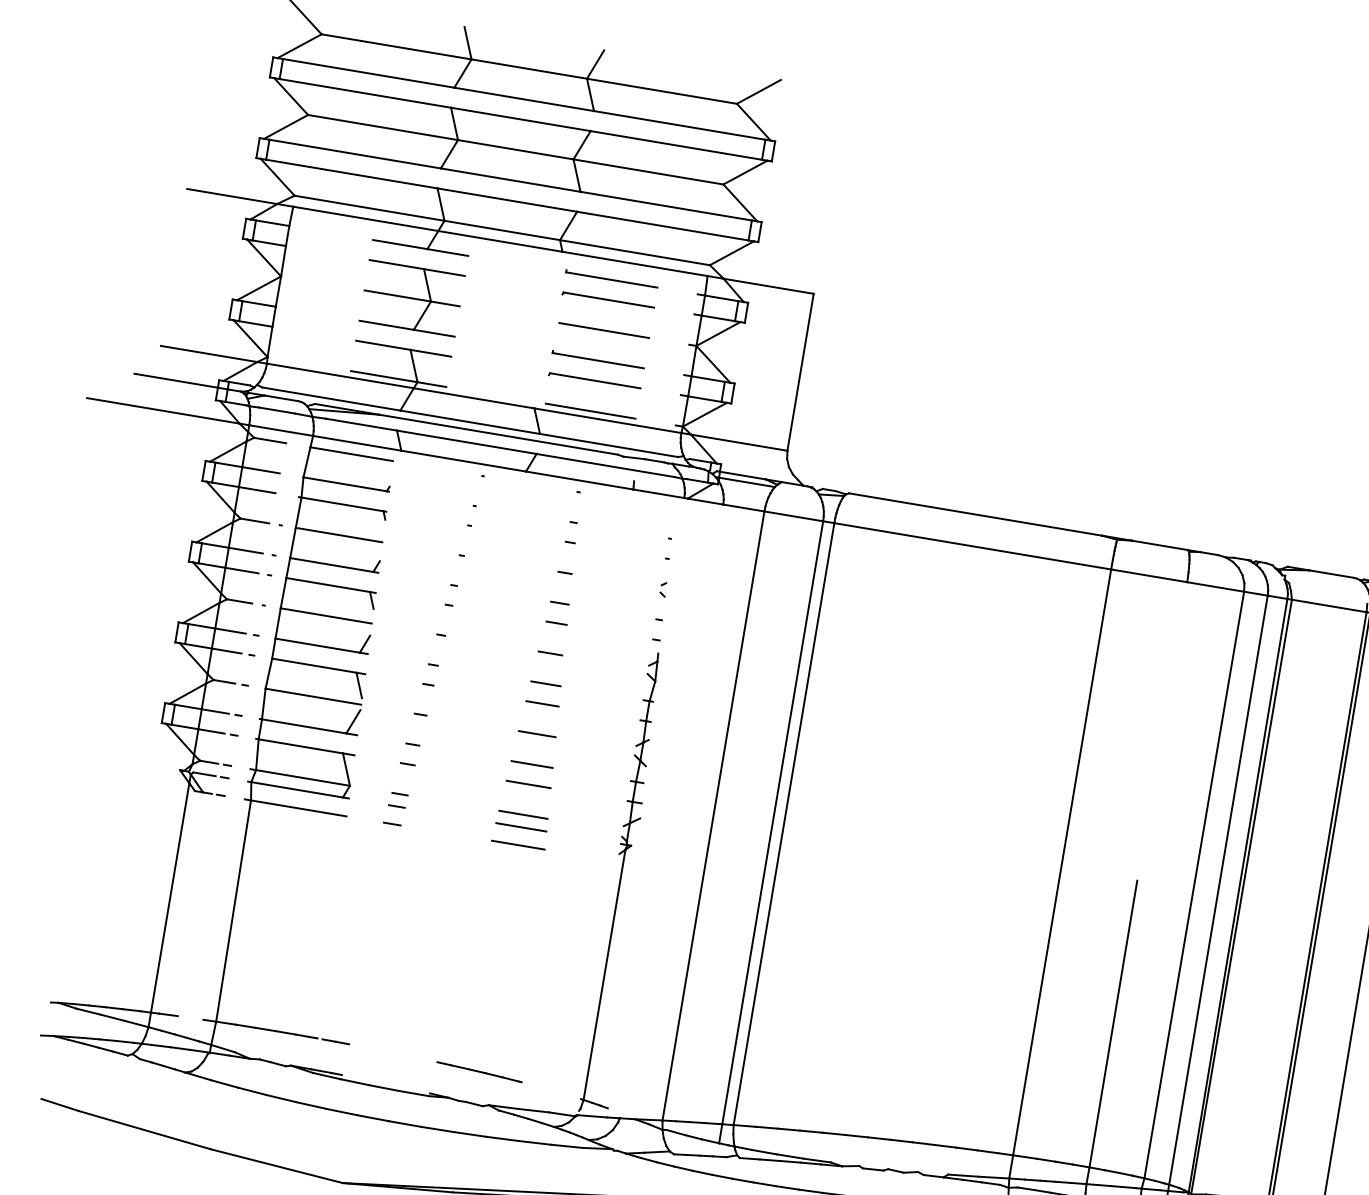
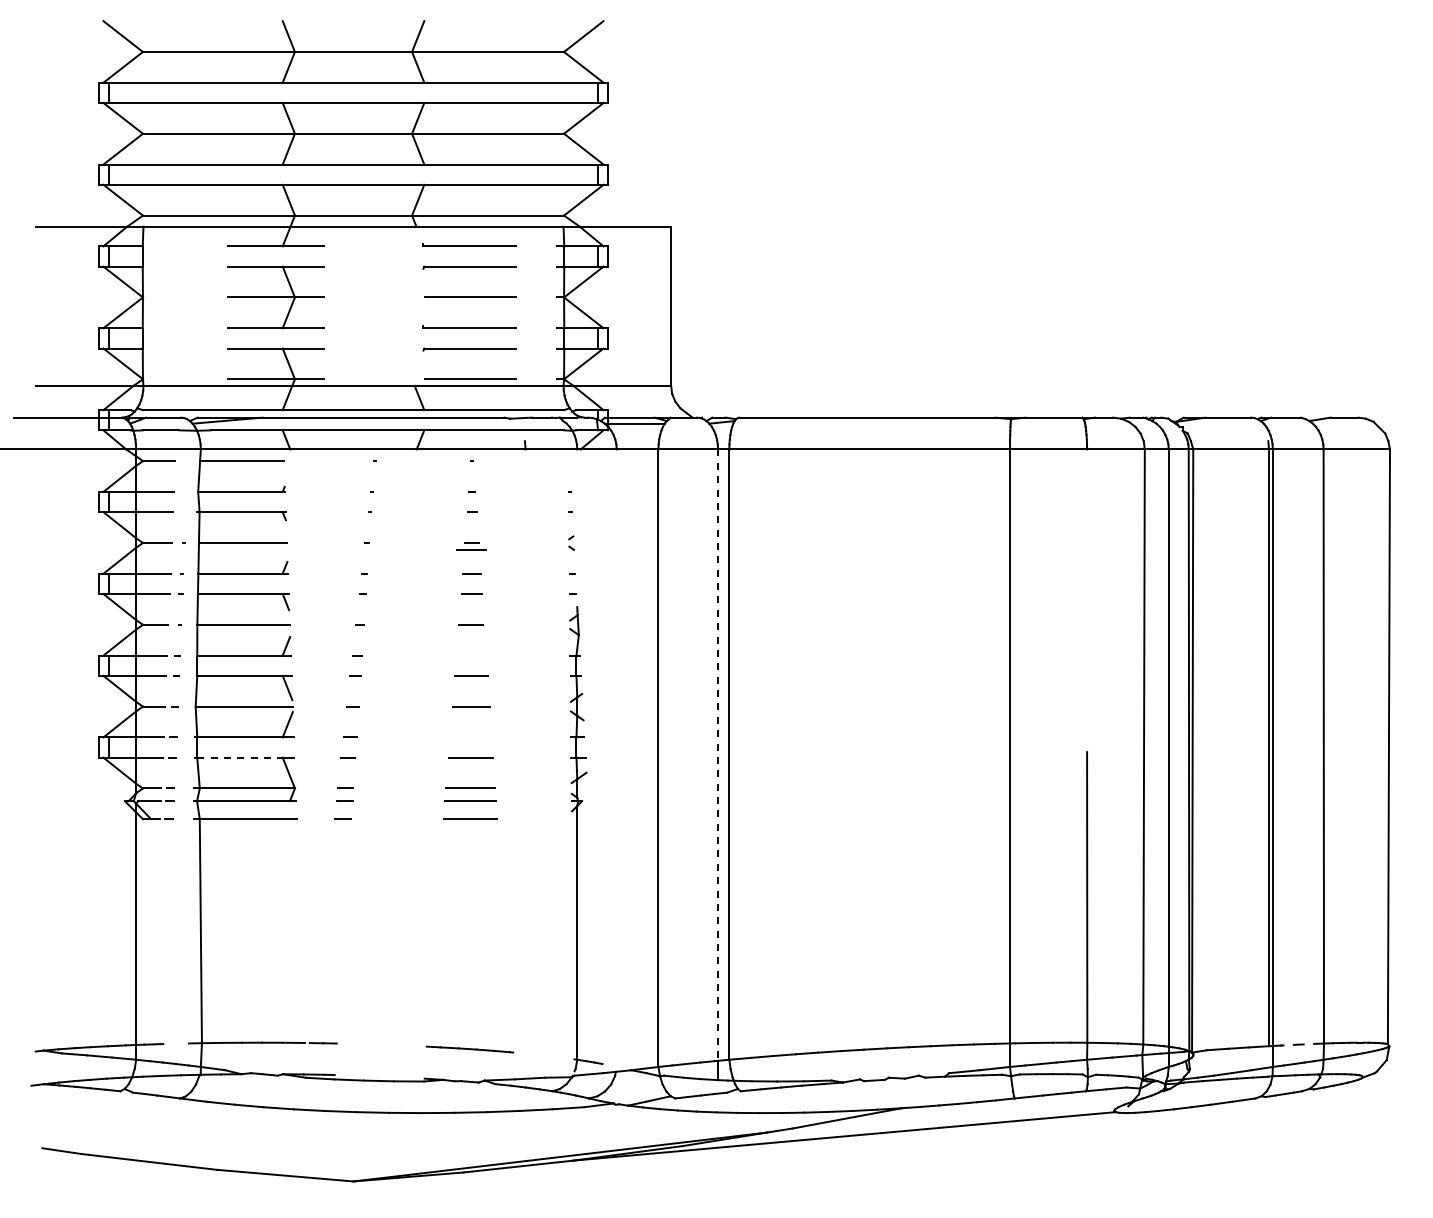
line: (546, 683) -> (471, 549), moved
line: (300, 746) -> (239, 757), solid -> dashed
line: (531, 764) -> (470, 737), removed
line: (773, 823) -> (718, 755), solid -> dashed

